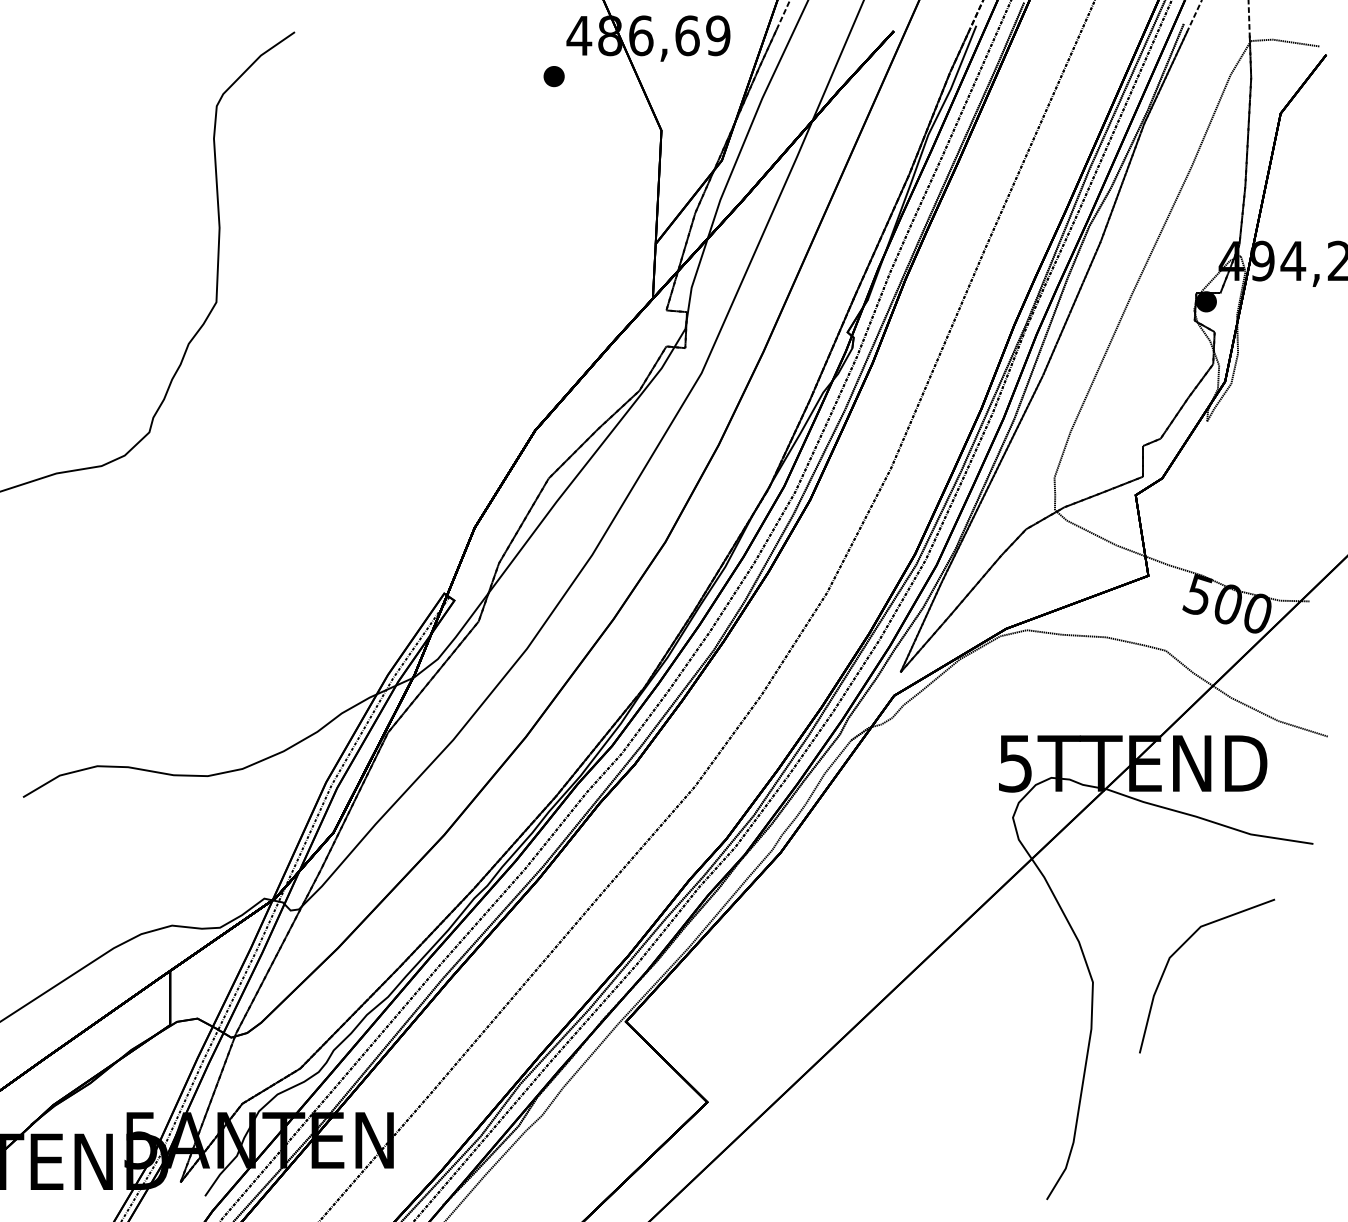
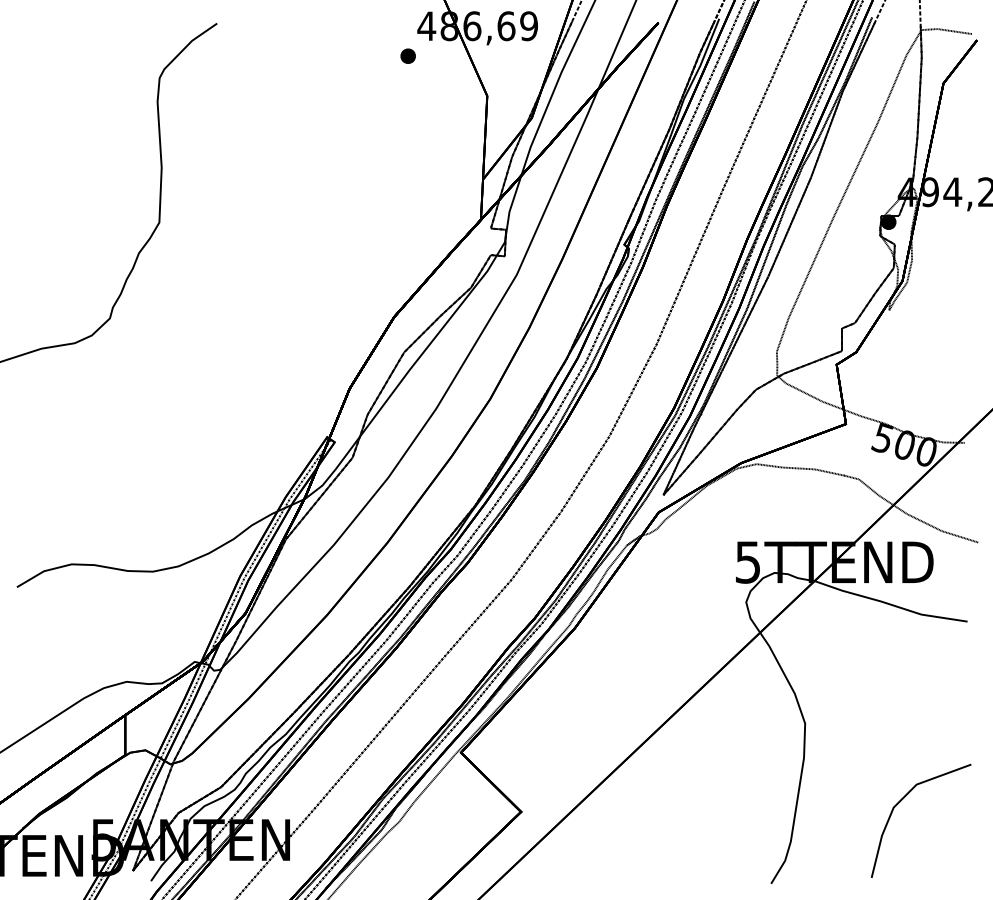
part: (1180, 949) -> (901, 801), moved

